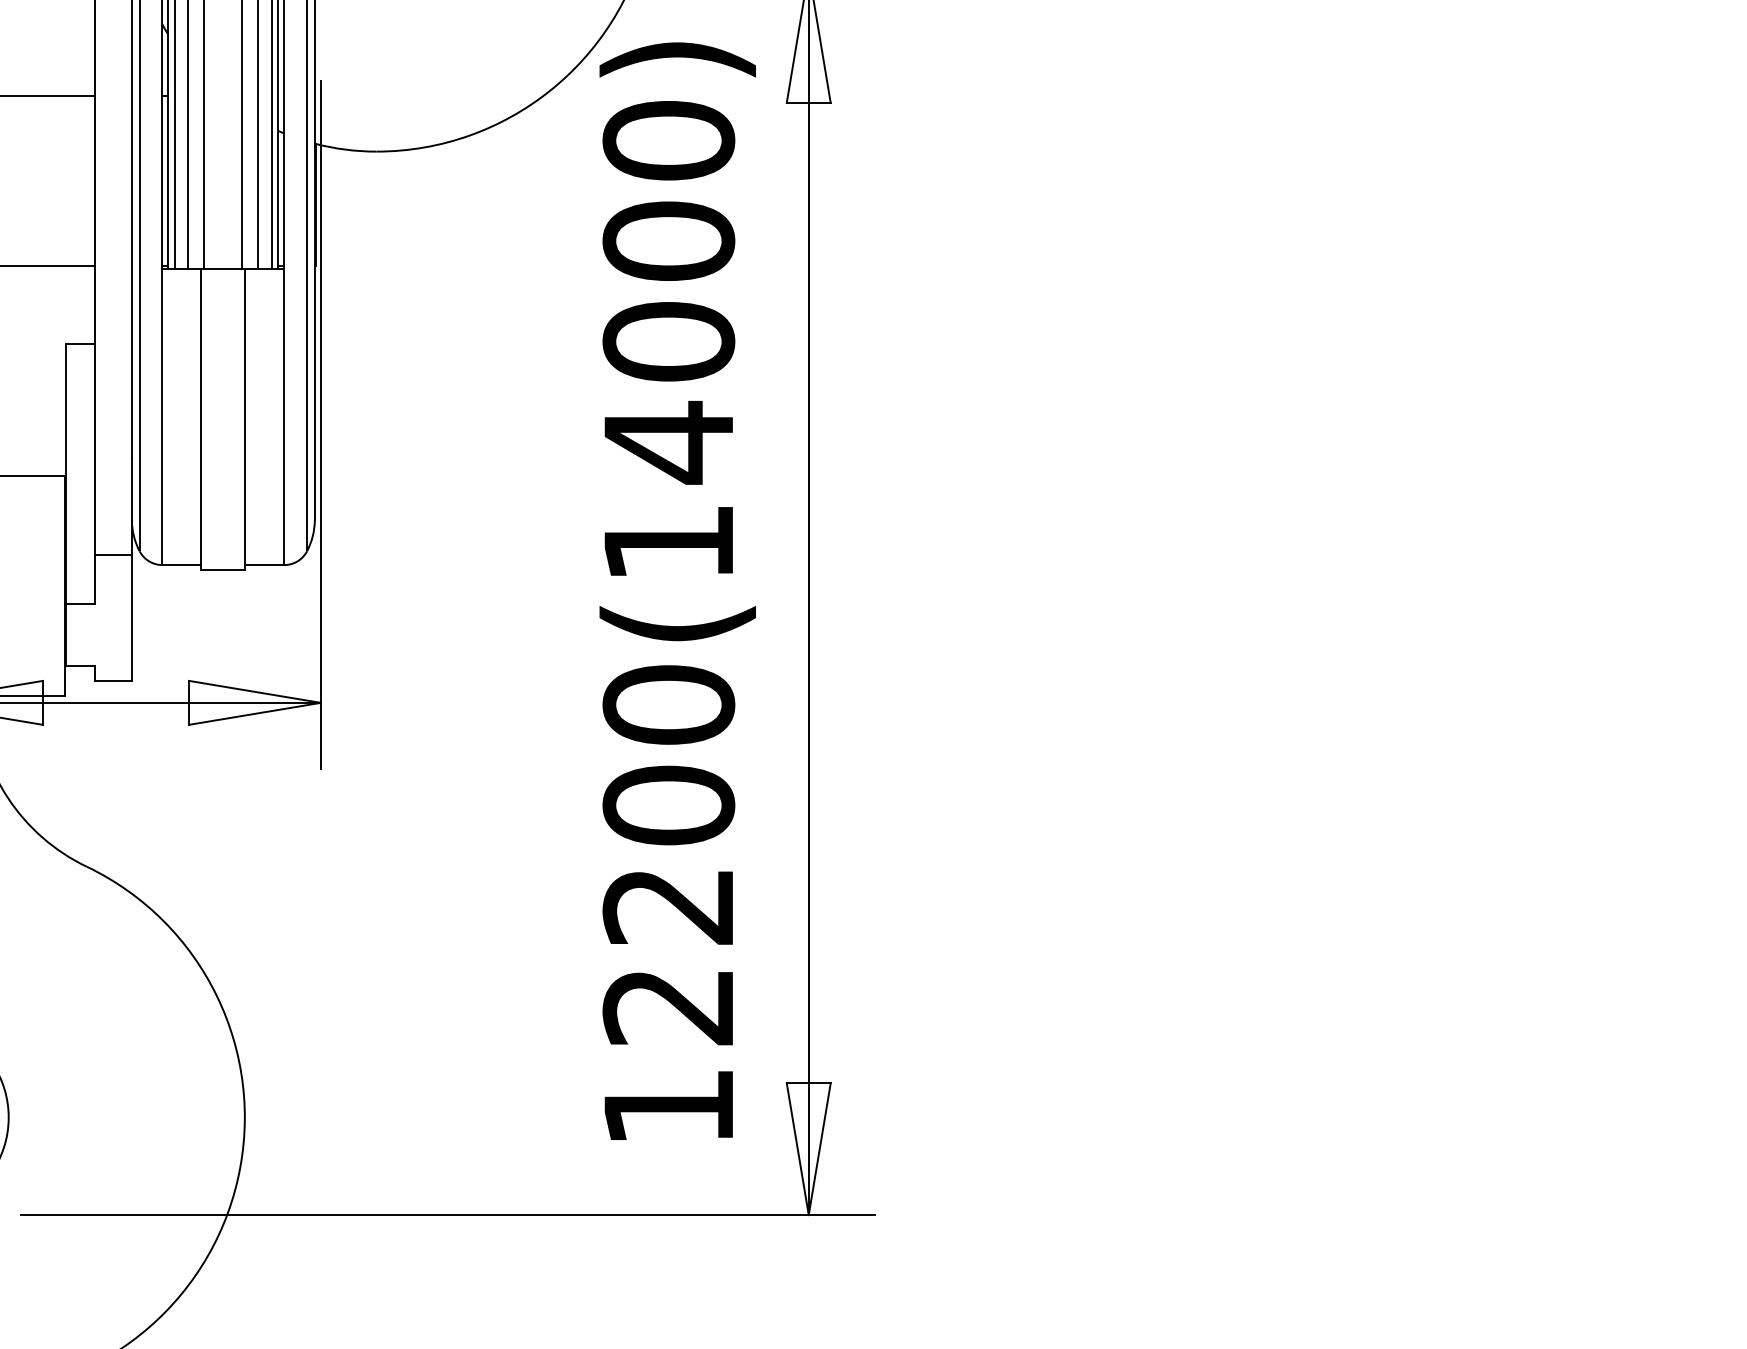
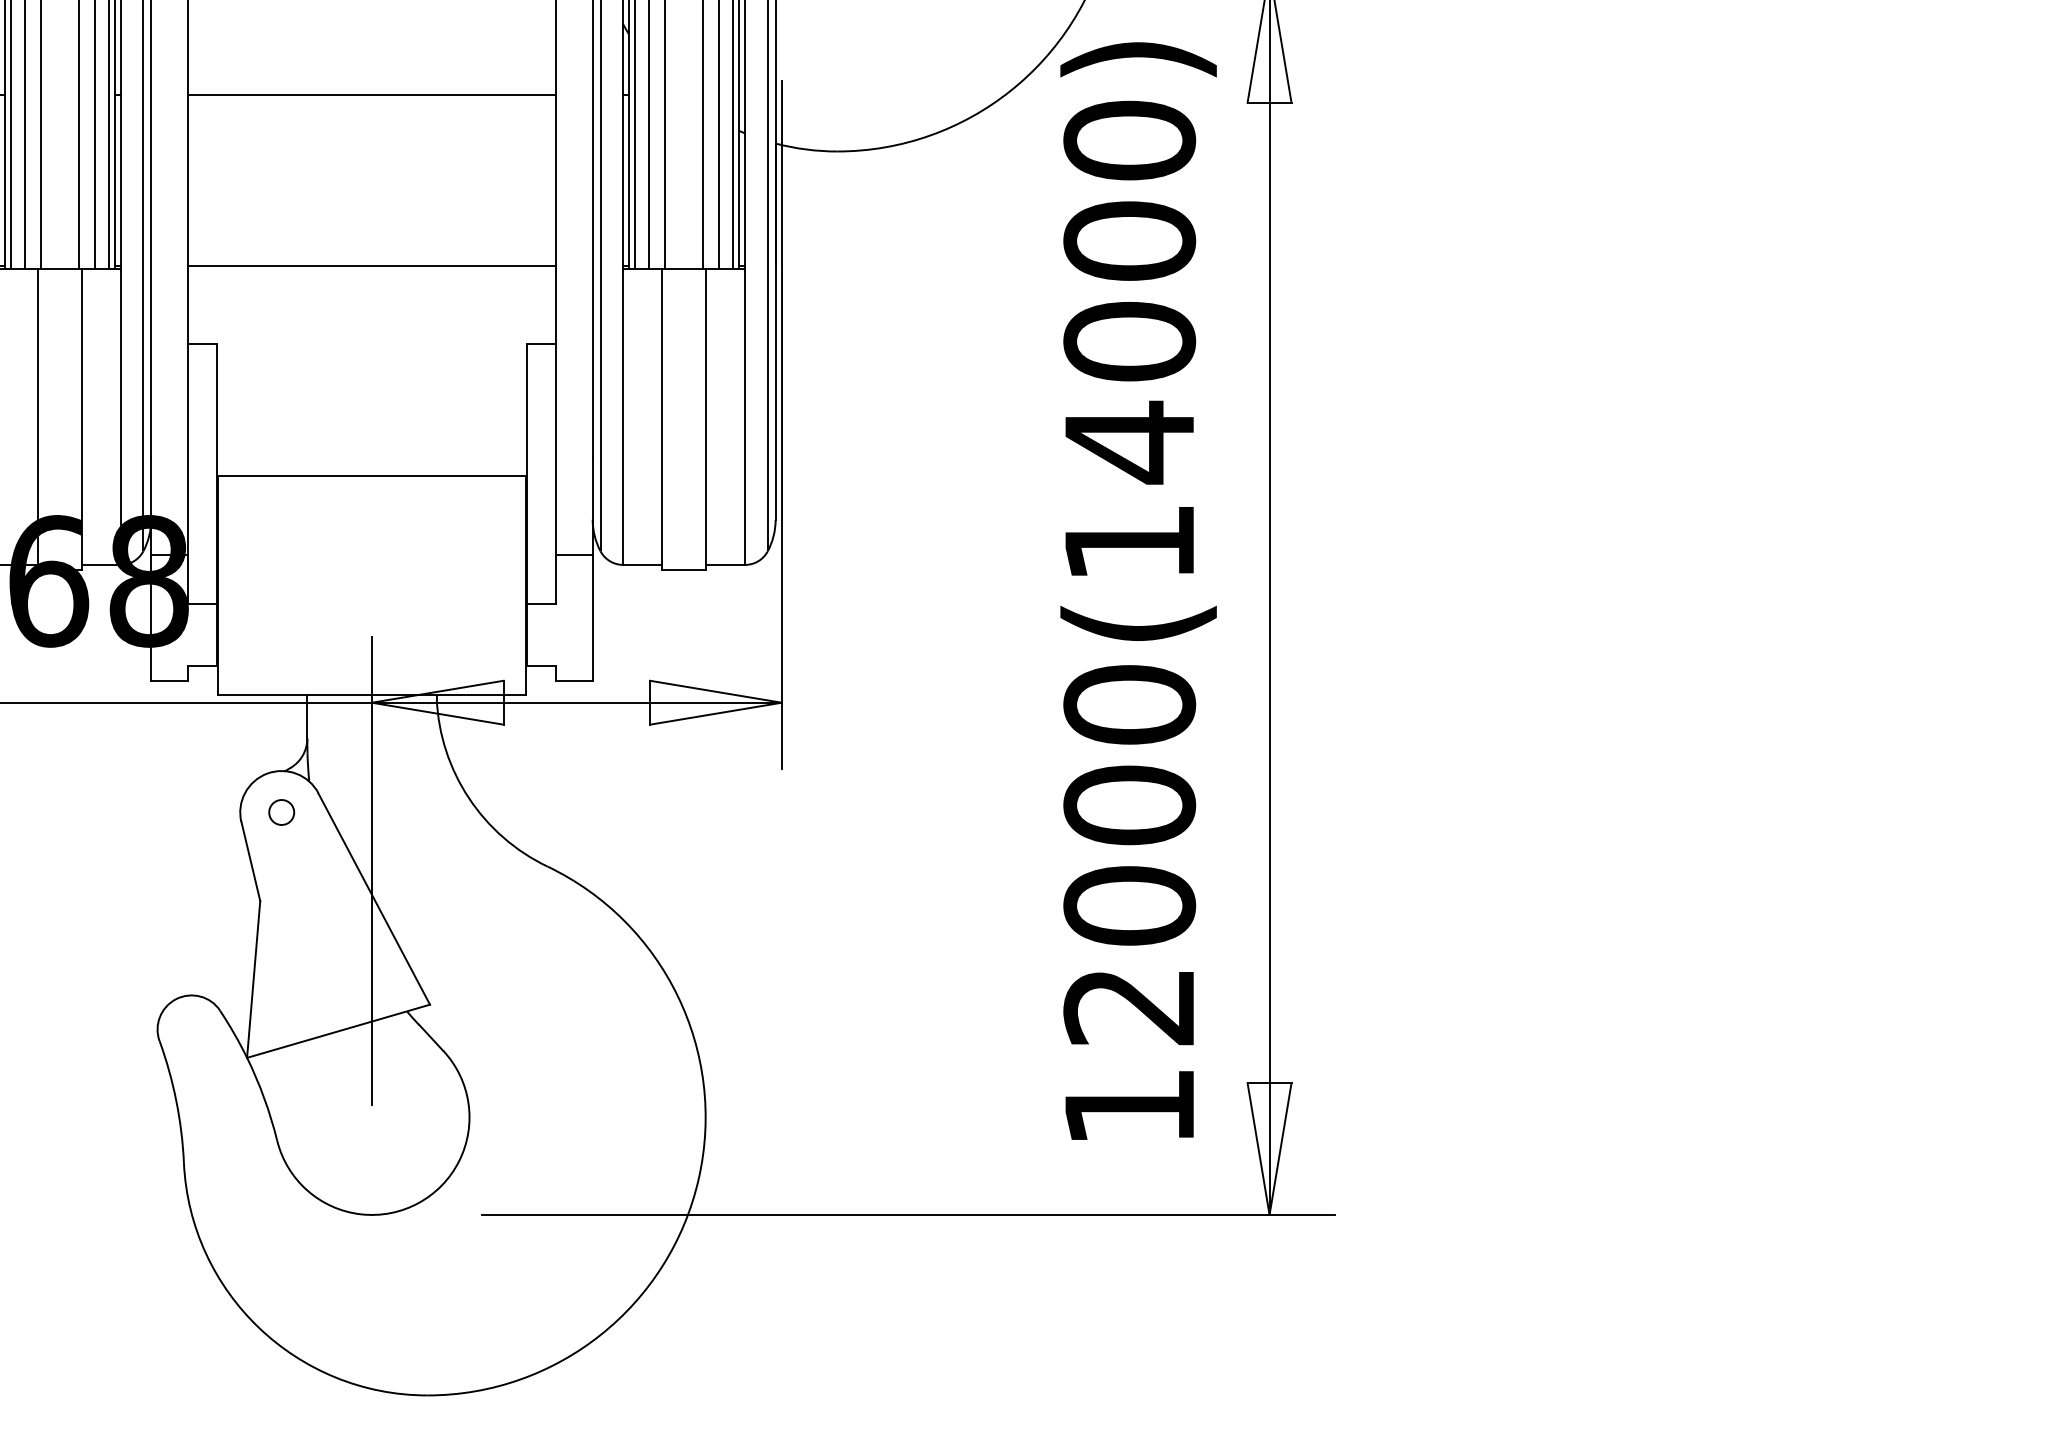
text: (668, 905) -> (1129, 905), 12200(14000) -> 12000(14000)

